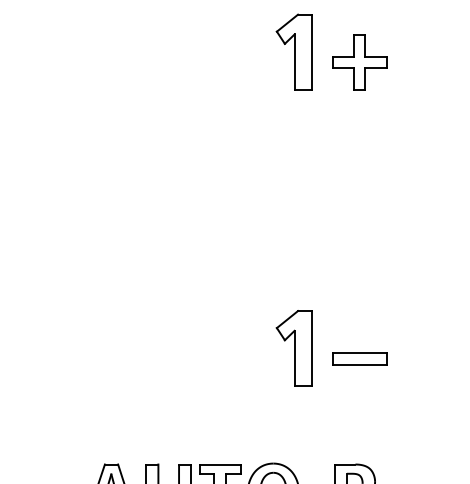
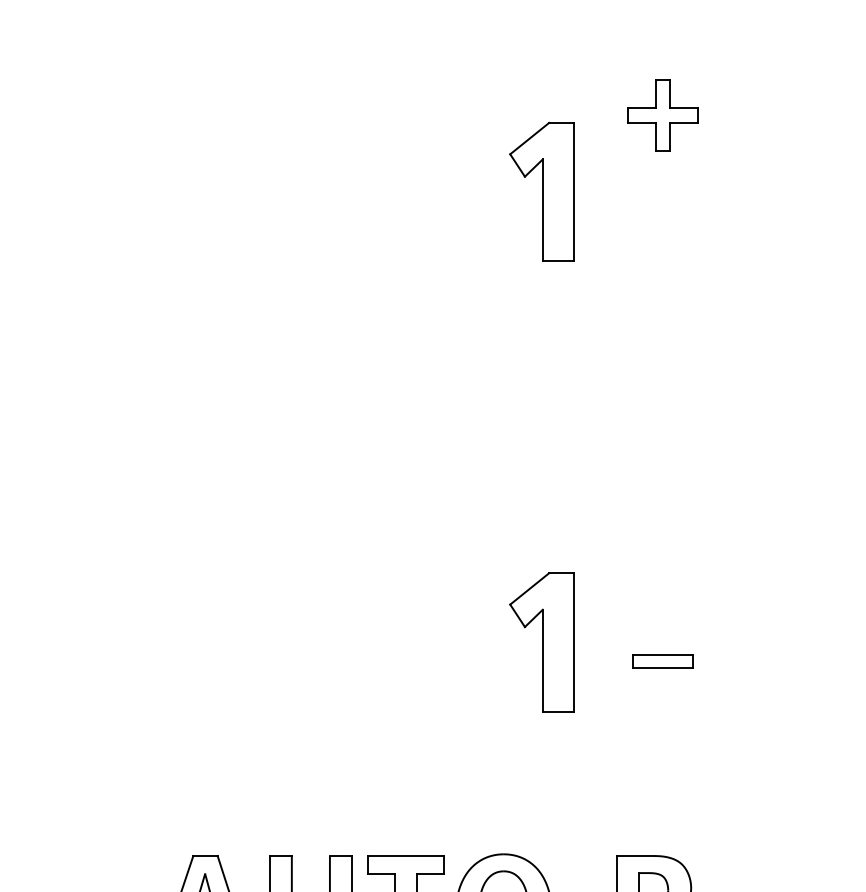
part: (293, 51) -> (540, 190), moved
part: (359, 62) -> (662, 115), size x0.7
part: (359, 358) -> (662, 660), size x0.6

